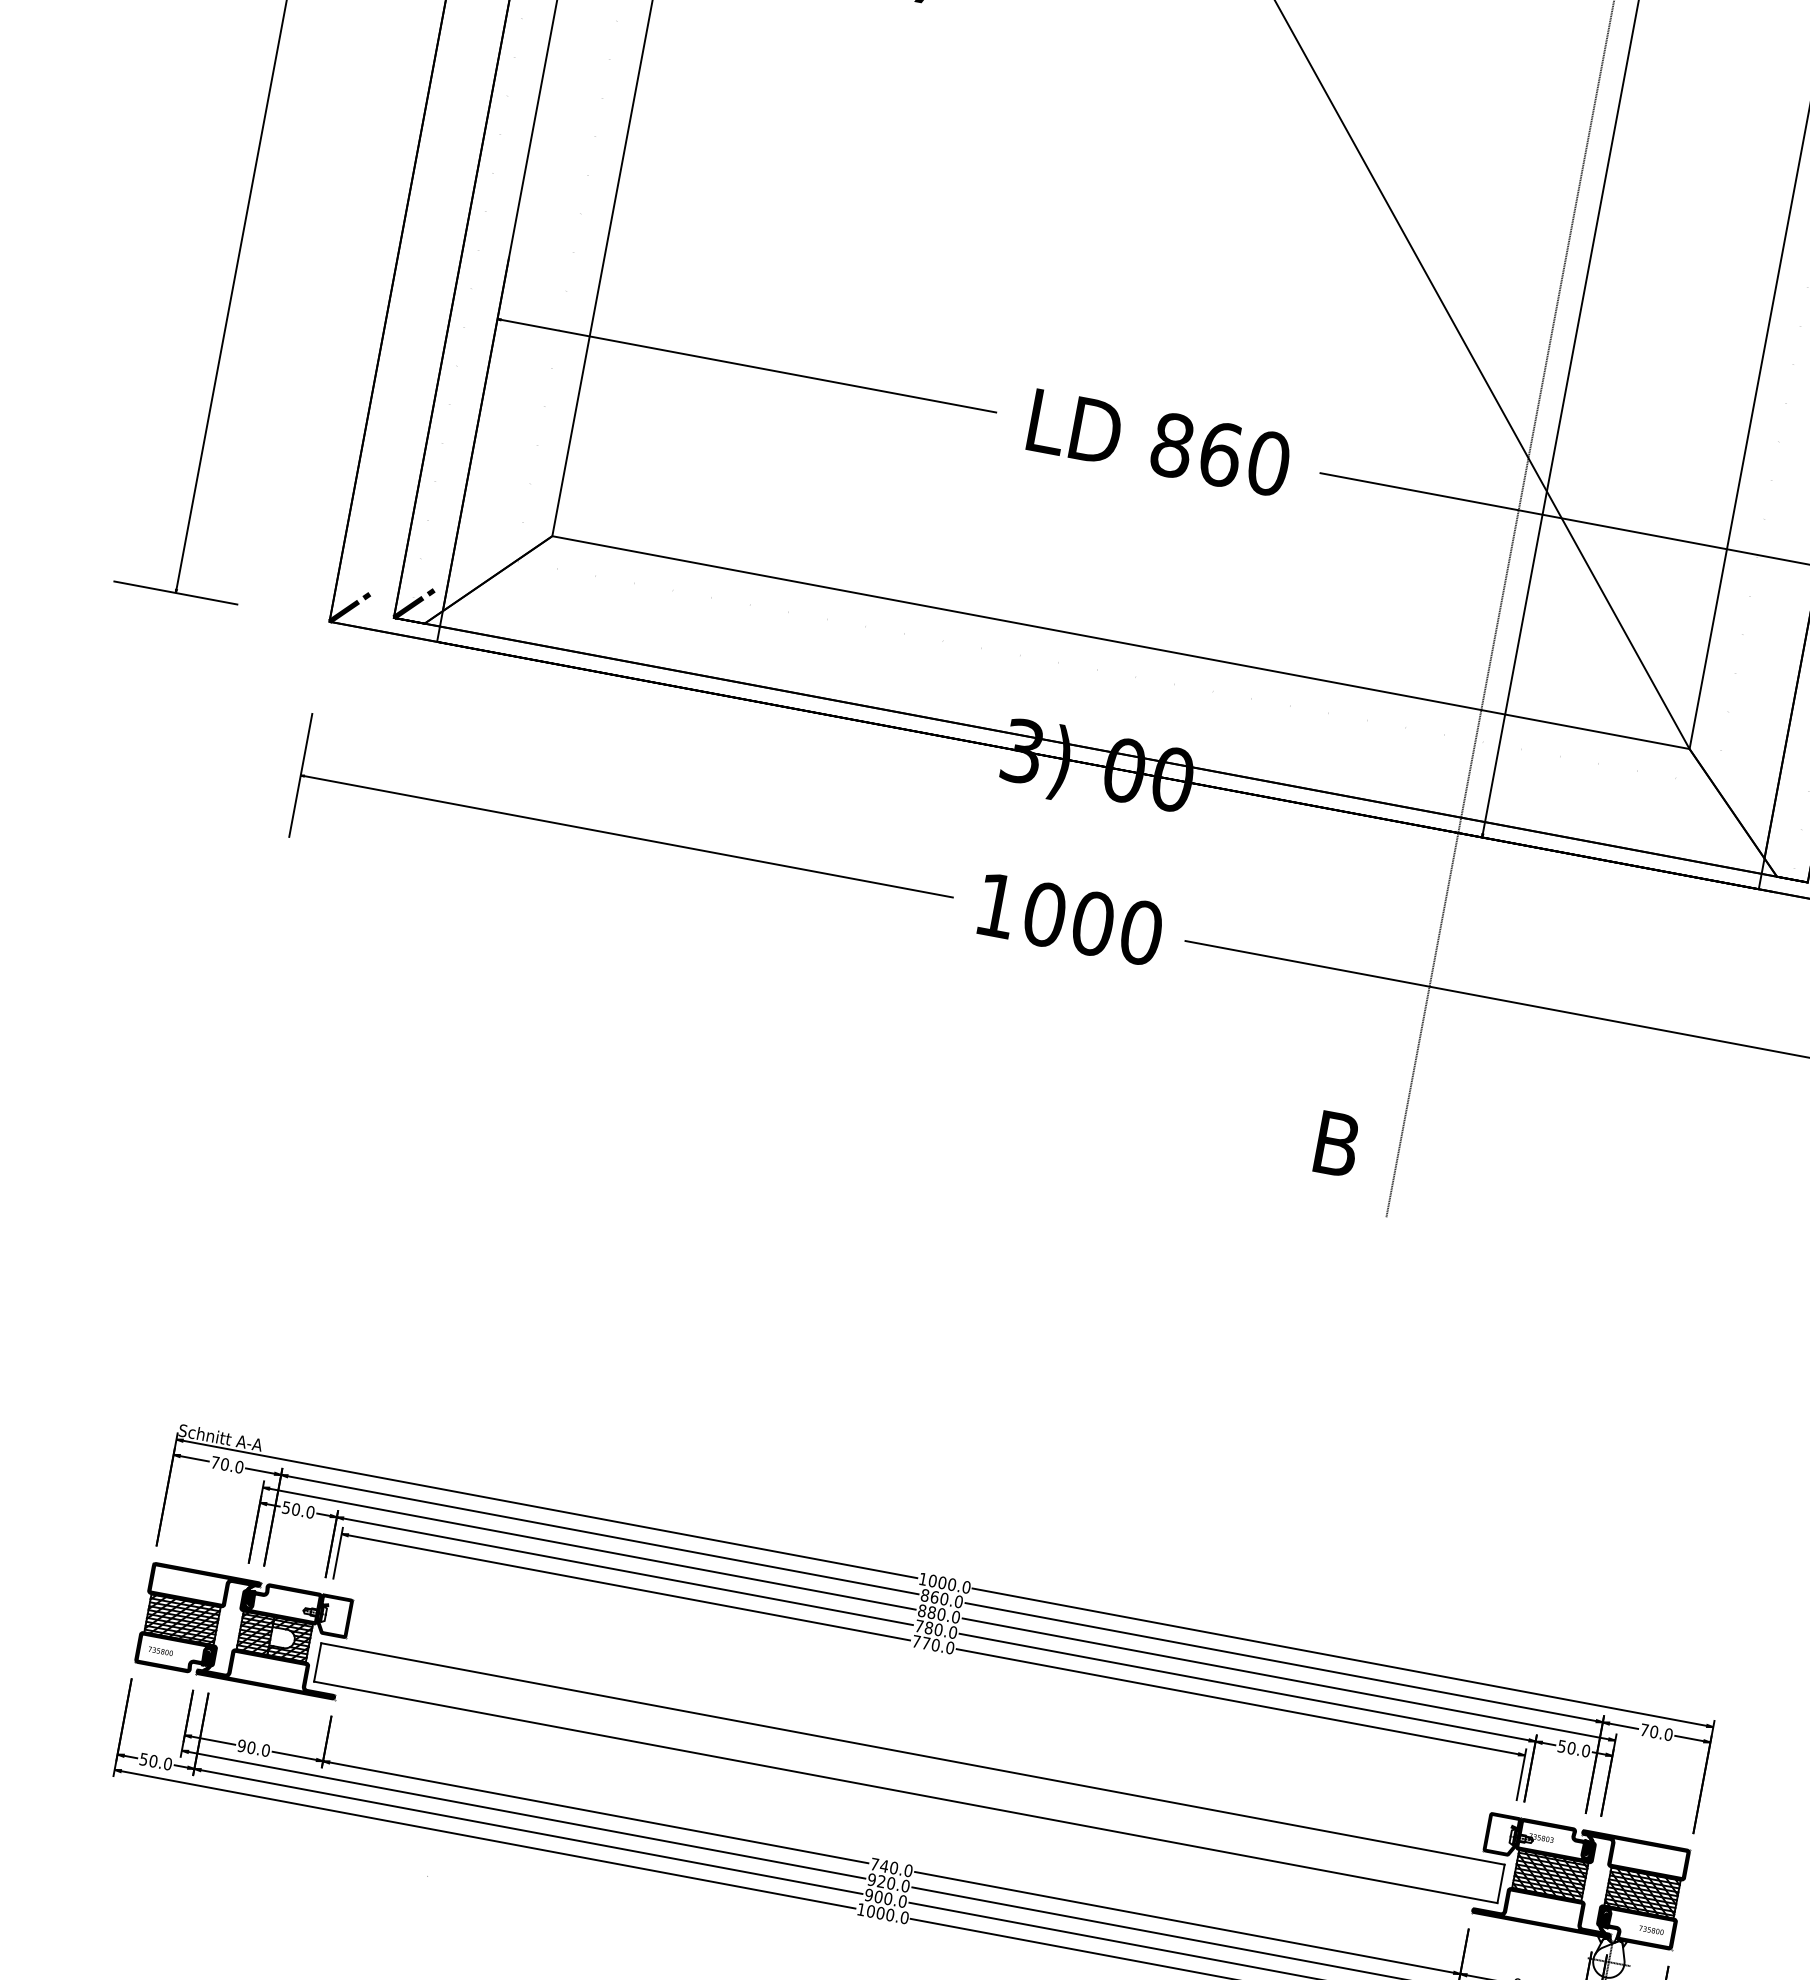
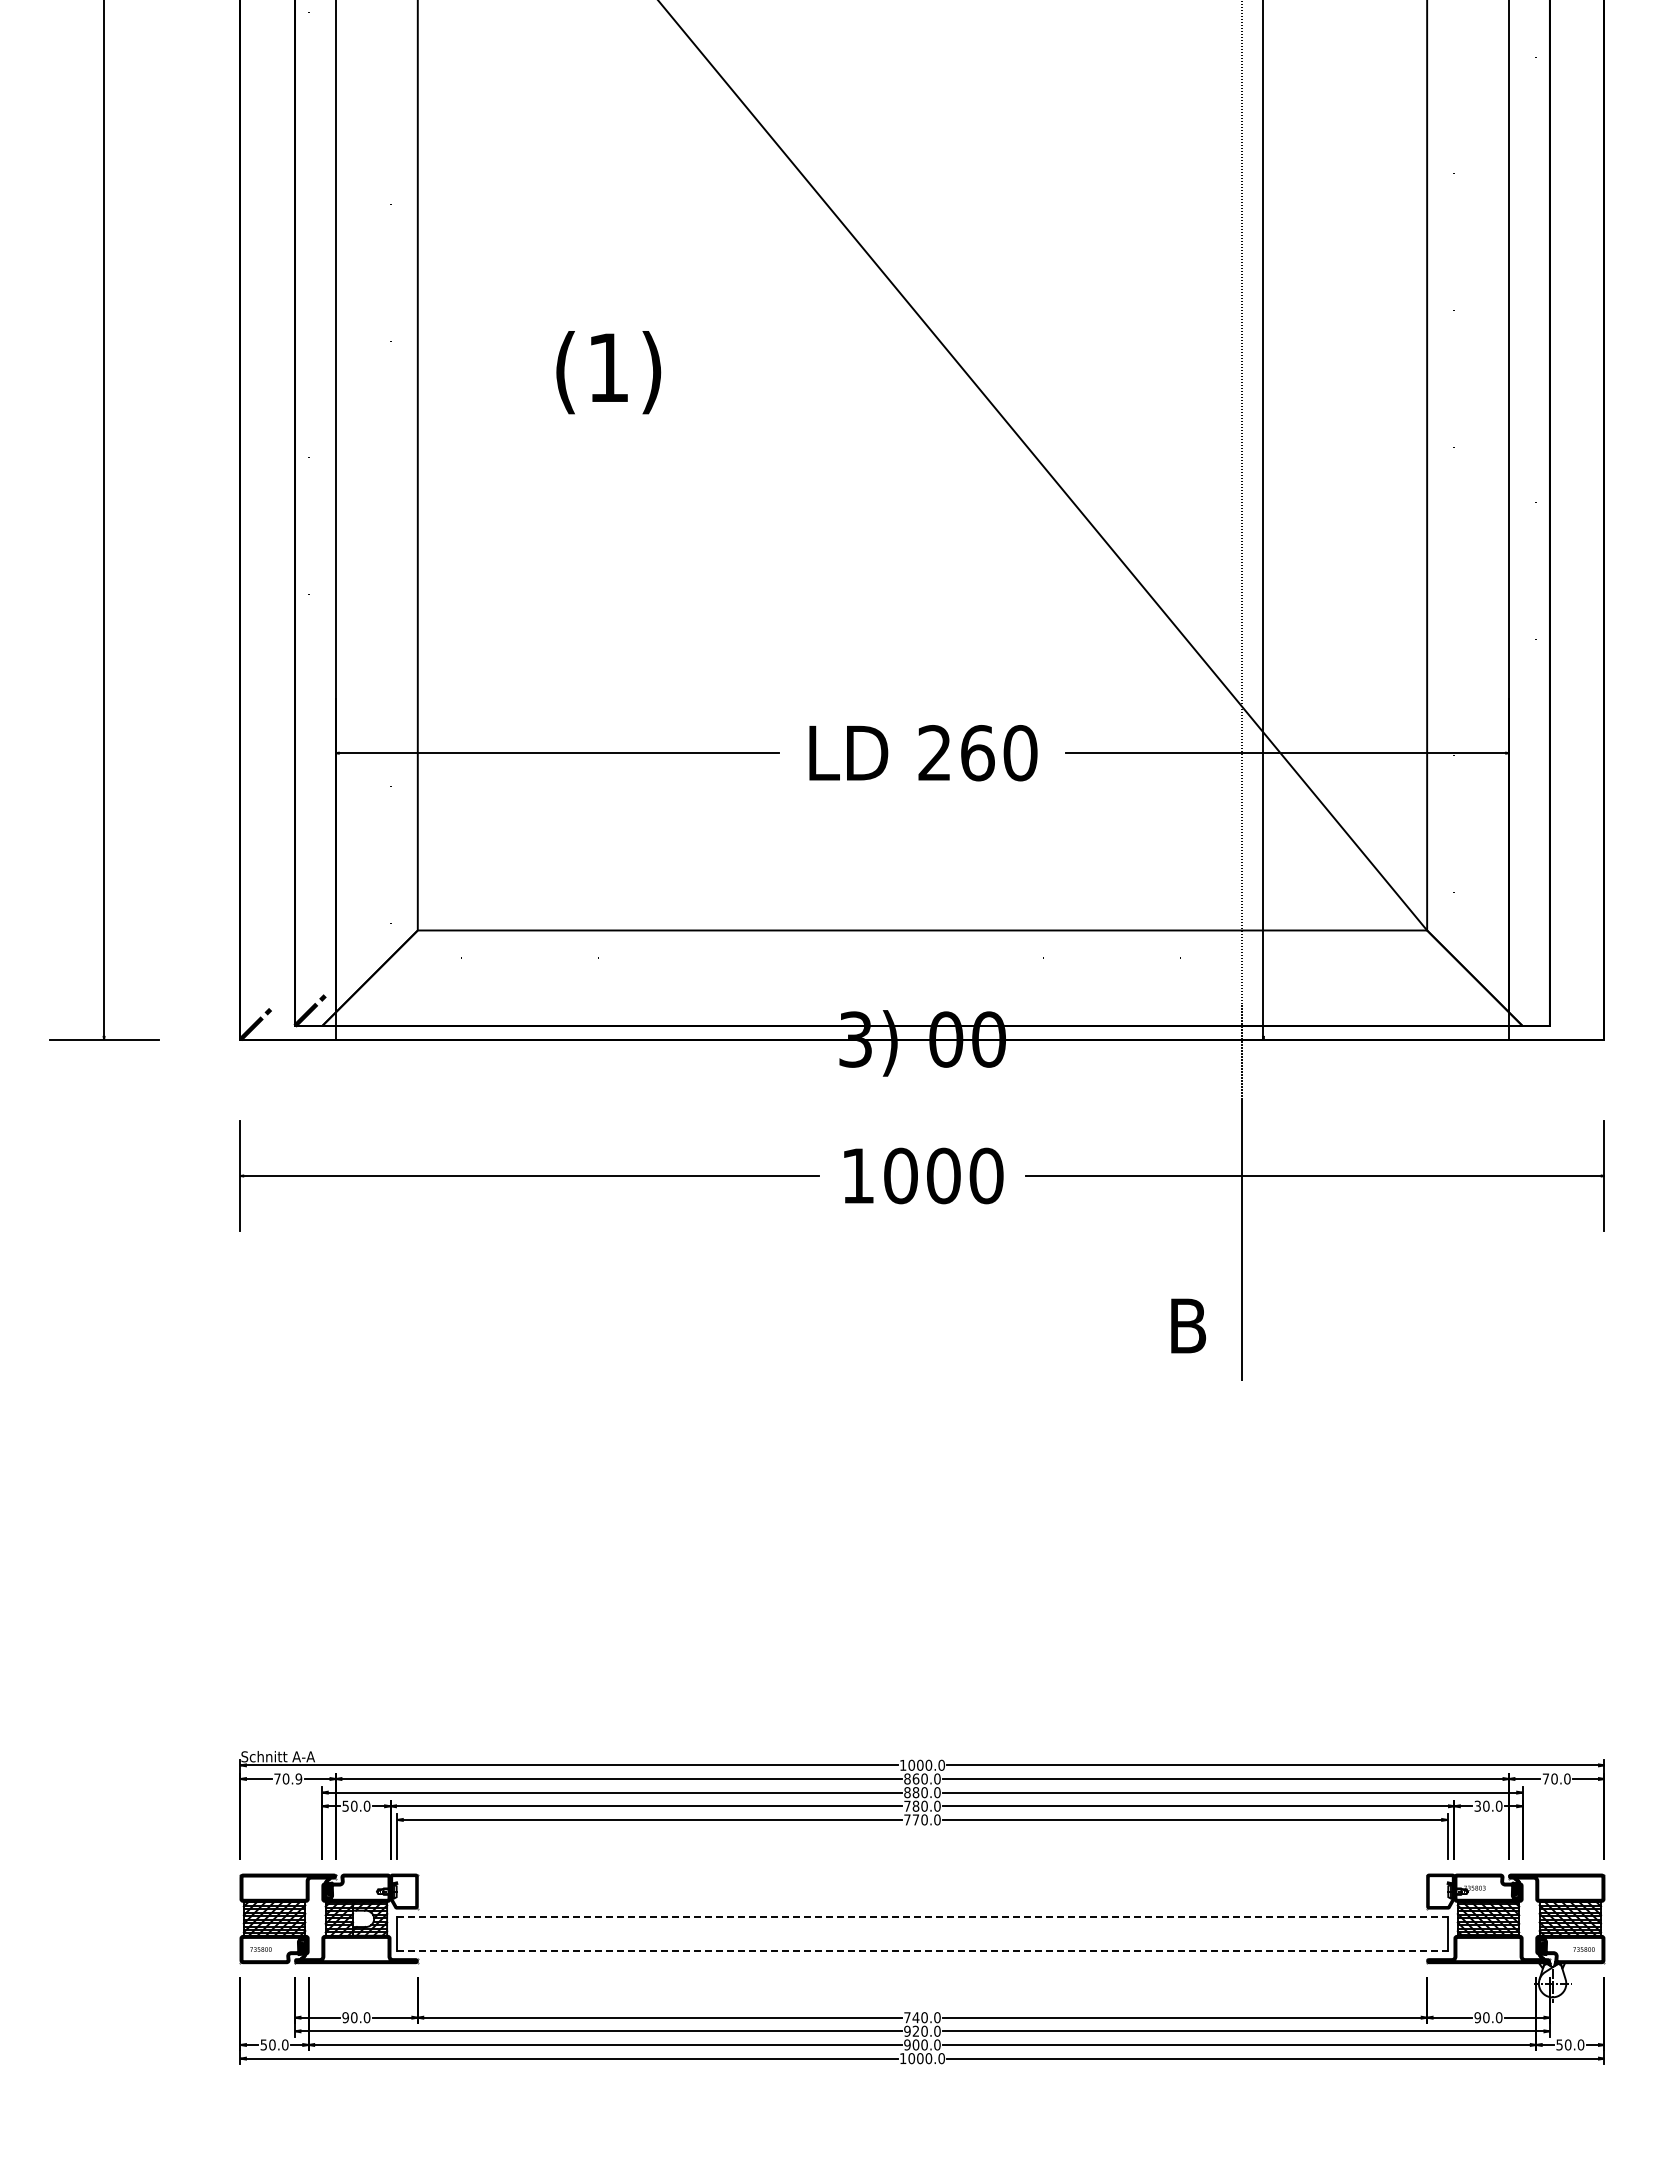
text: (1171, 445) -> (934, 753), 860 -> 260
text: (239, 1466) -> (298, 1778), 70.0 -> 70.9
text: (1561, 1745) -> (1477, 1805), 50.0 -> 30.0
line: (913, 1753) -> (922, 1916), solid -> dashed
line: (905, 1791) -> (922, 1950), solid -> dashed

